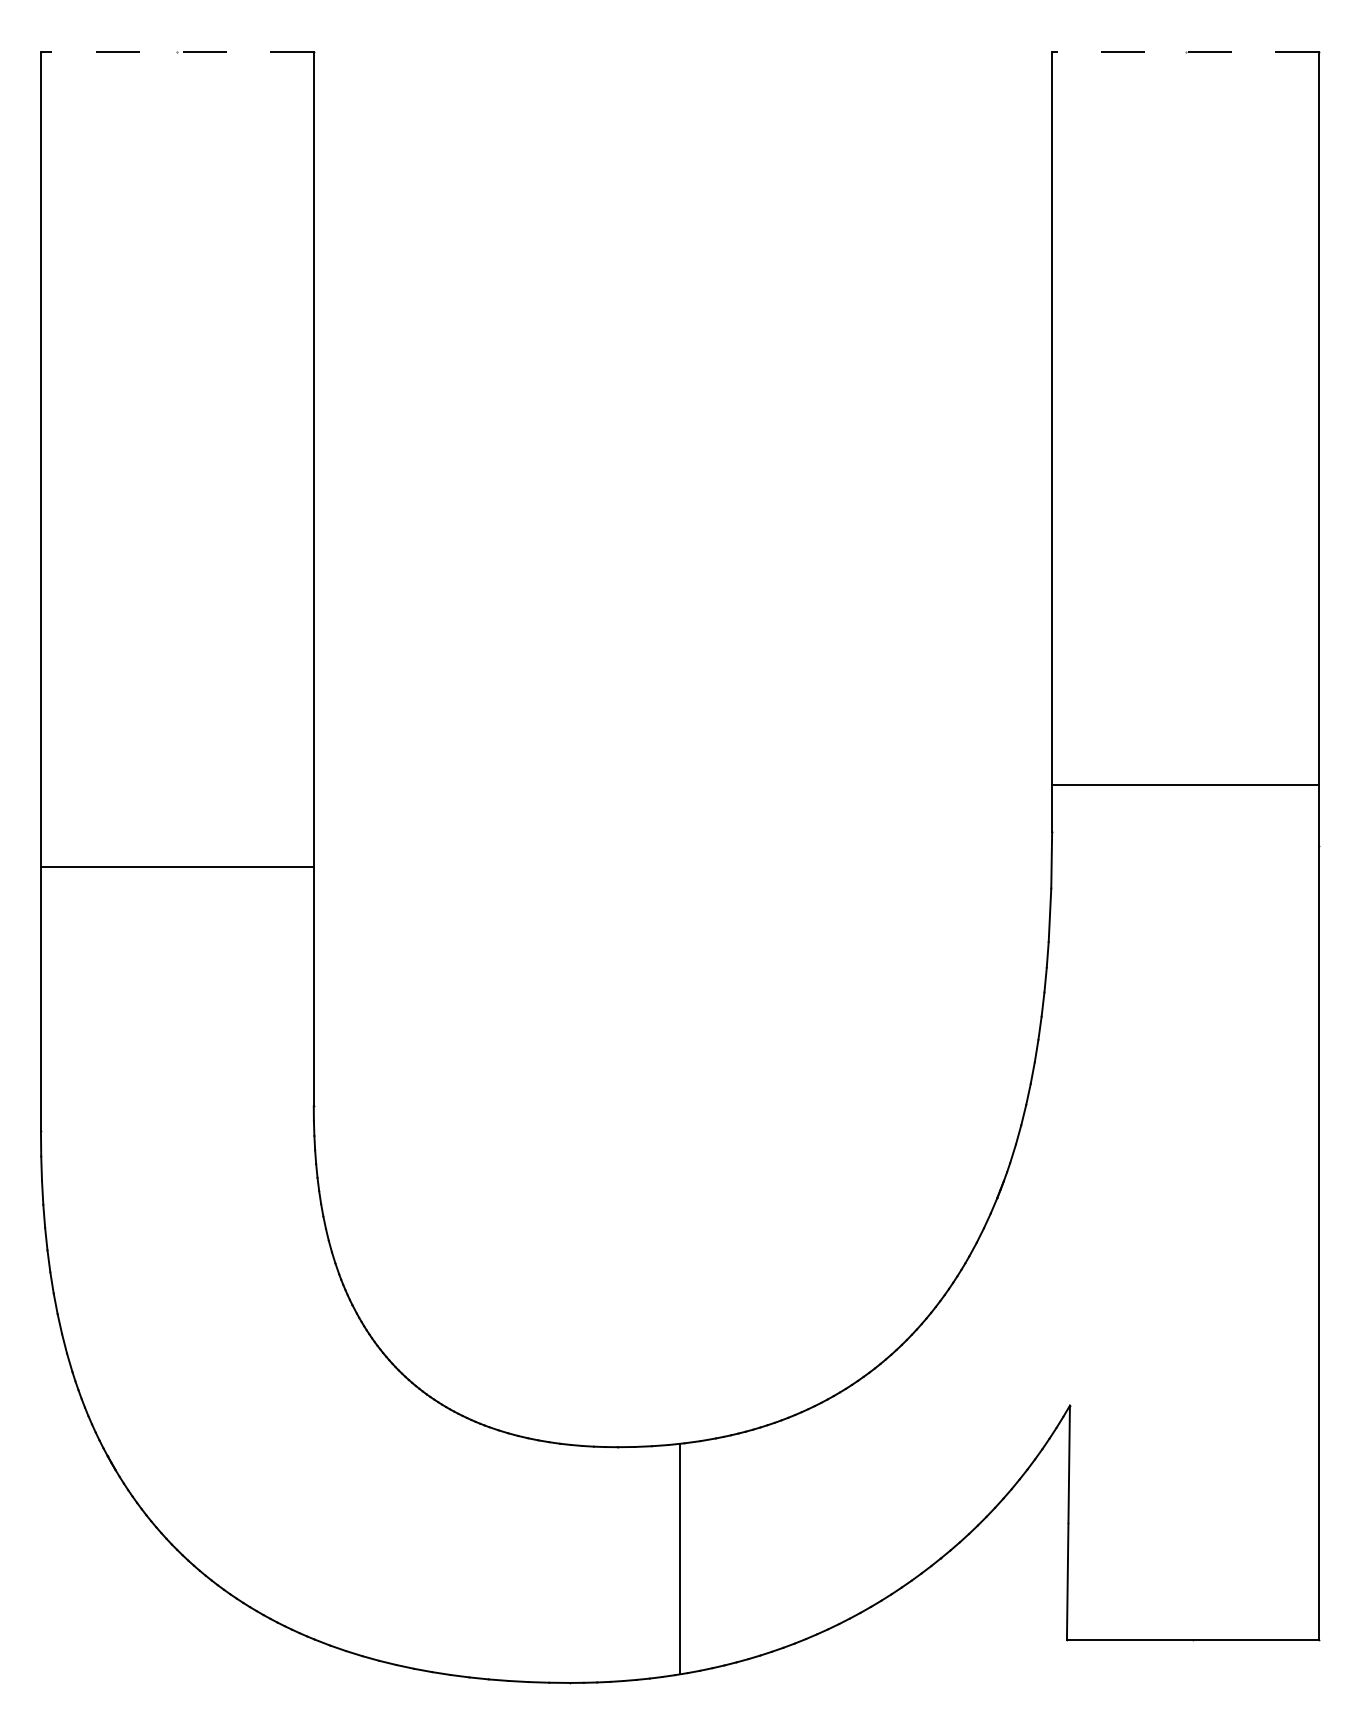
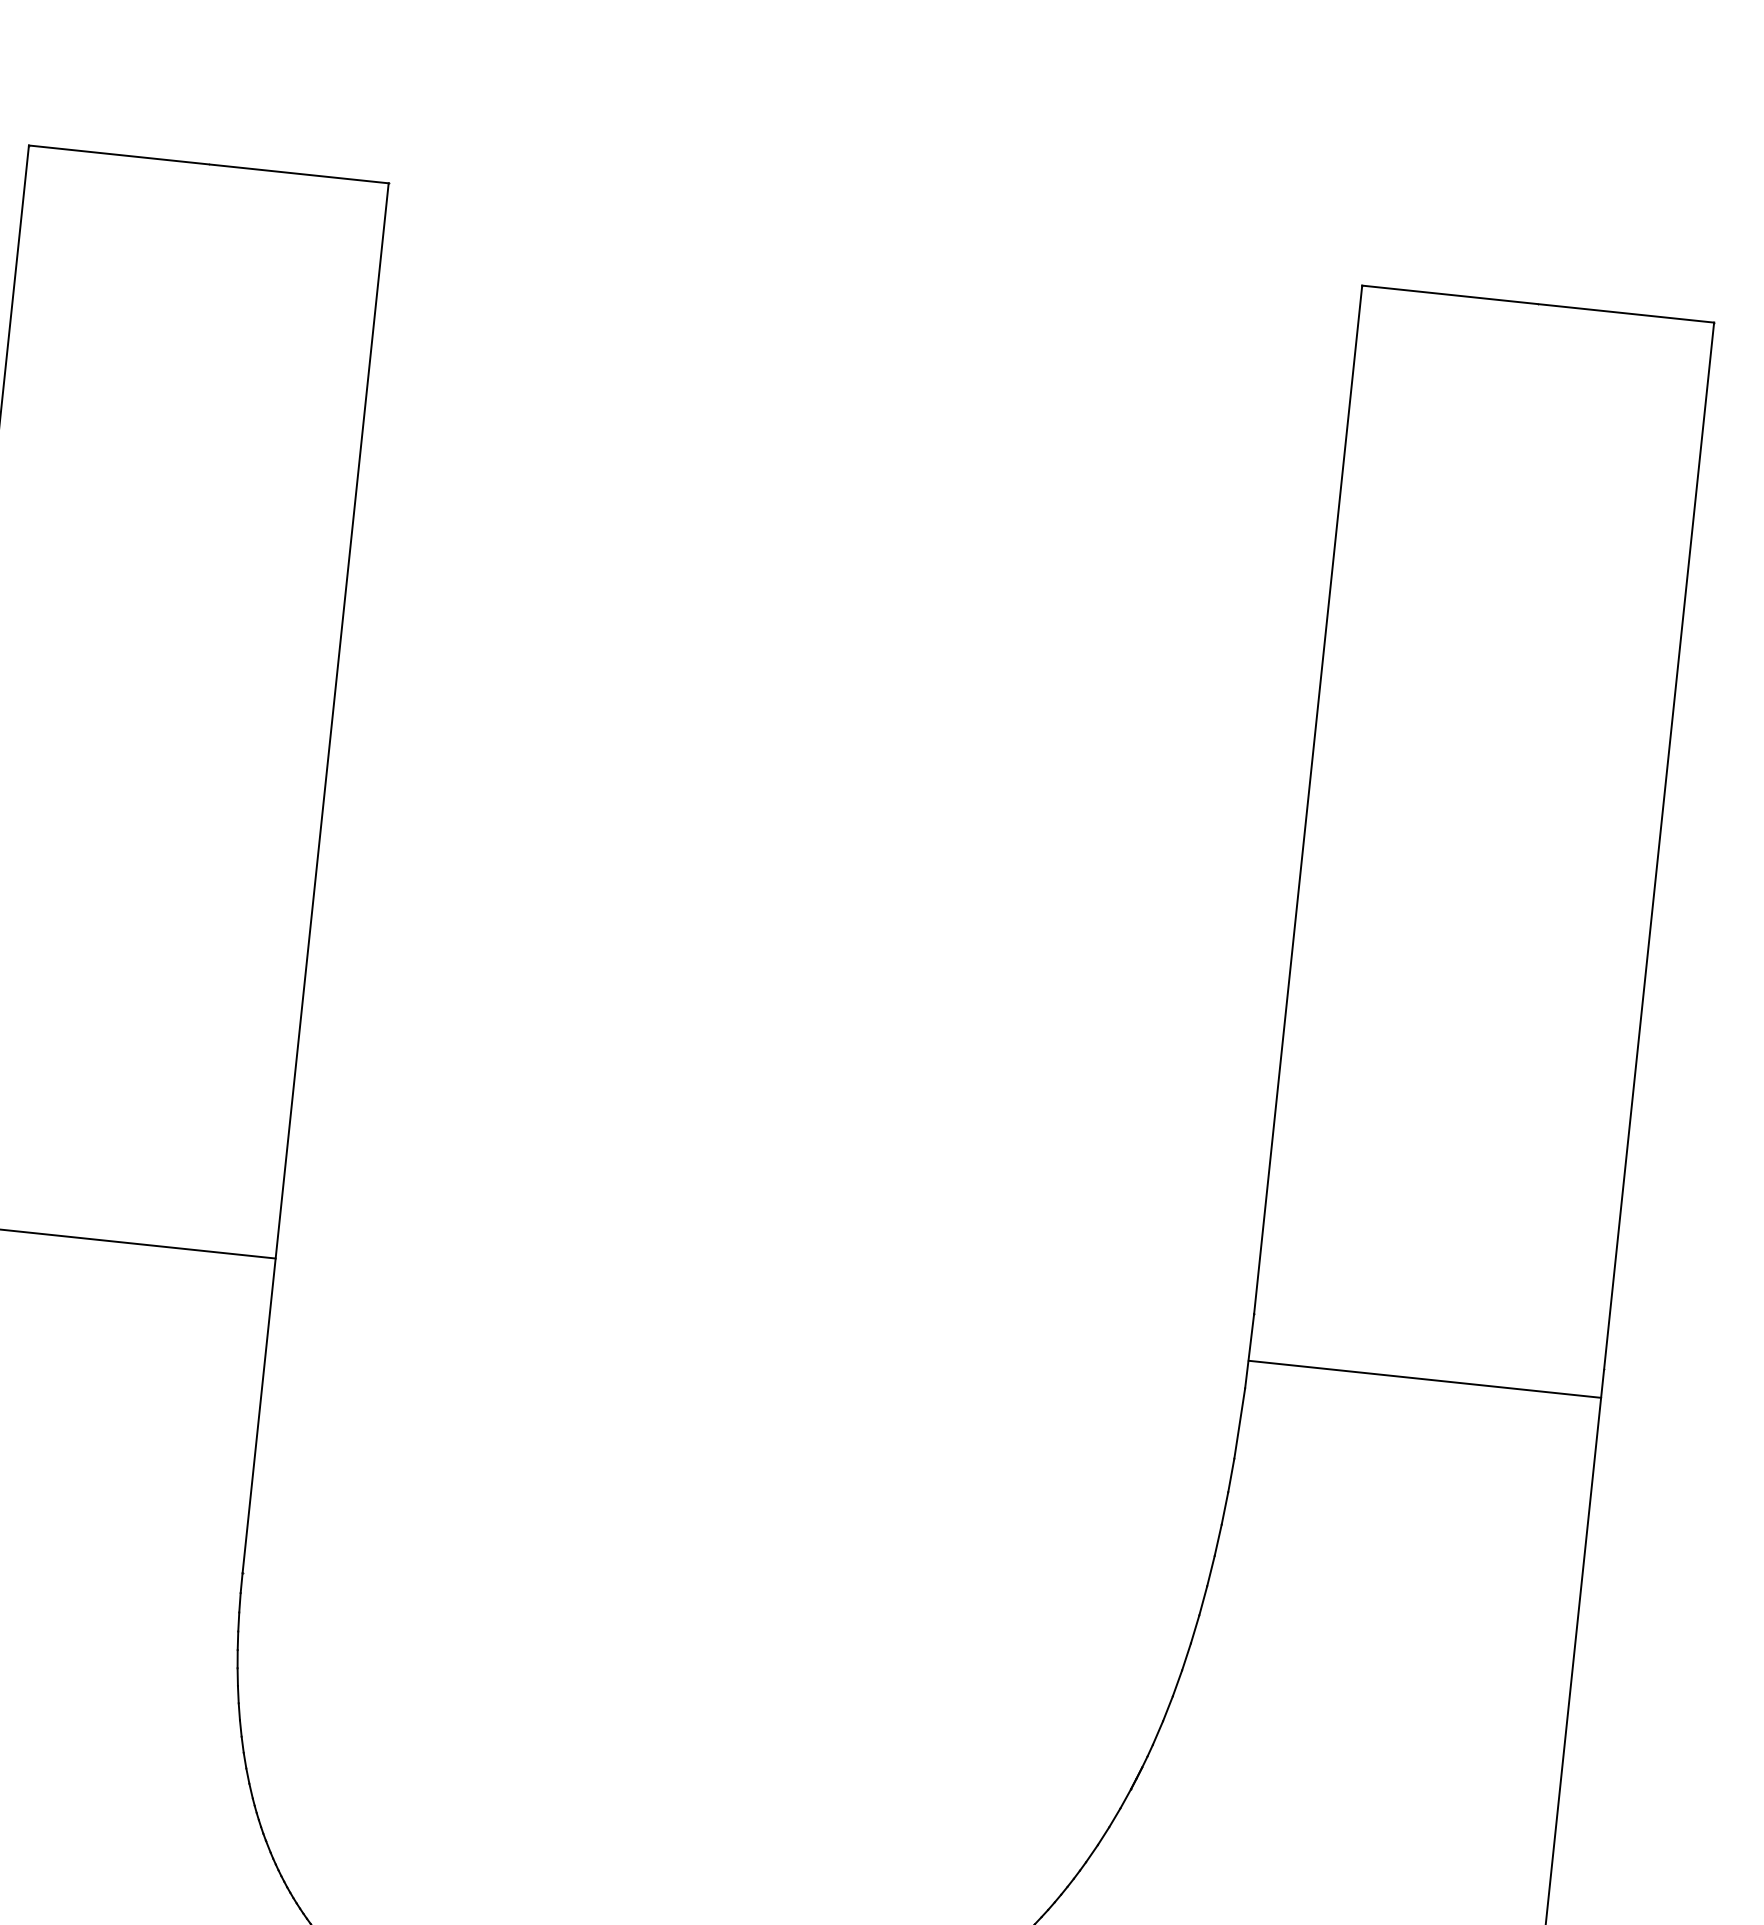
line: (176, 52) -> (207, 164), dashed -> solid
line: (1185, 52) -> (1537, 304), dashed -> solid
line: (1185, 785) -> (1425, 1379), moved

